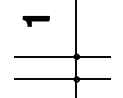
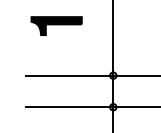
part: (36, 21) -> (57, 26), size x1.43

